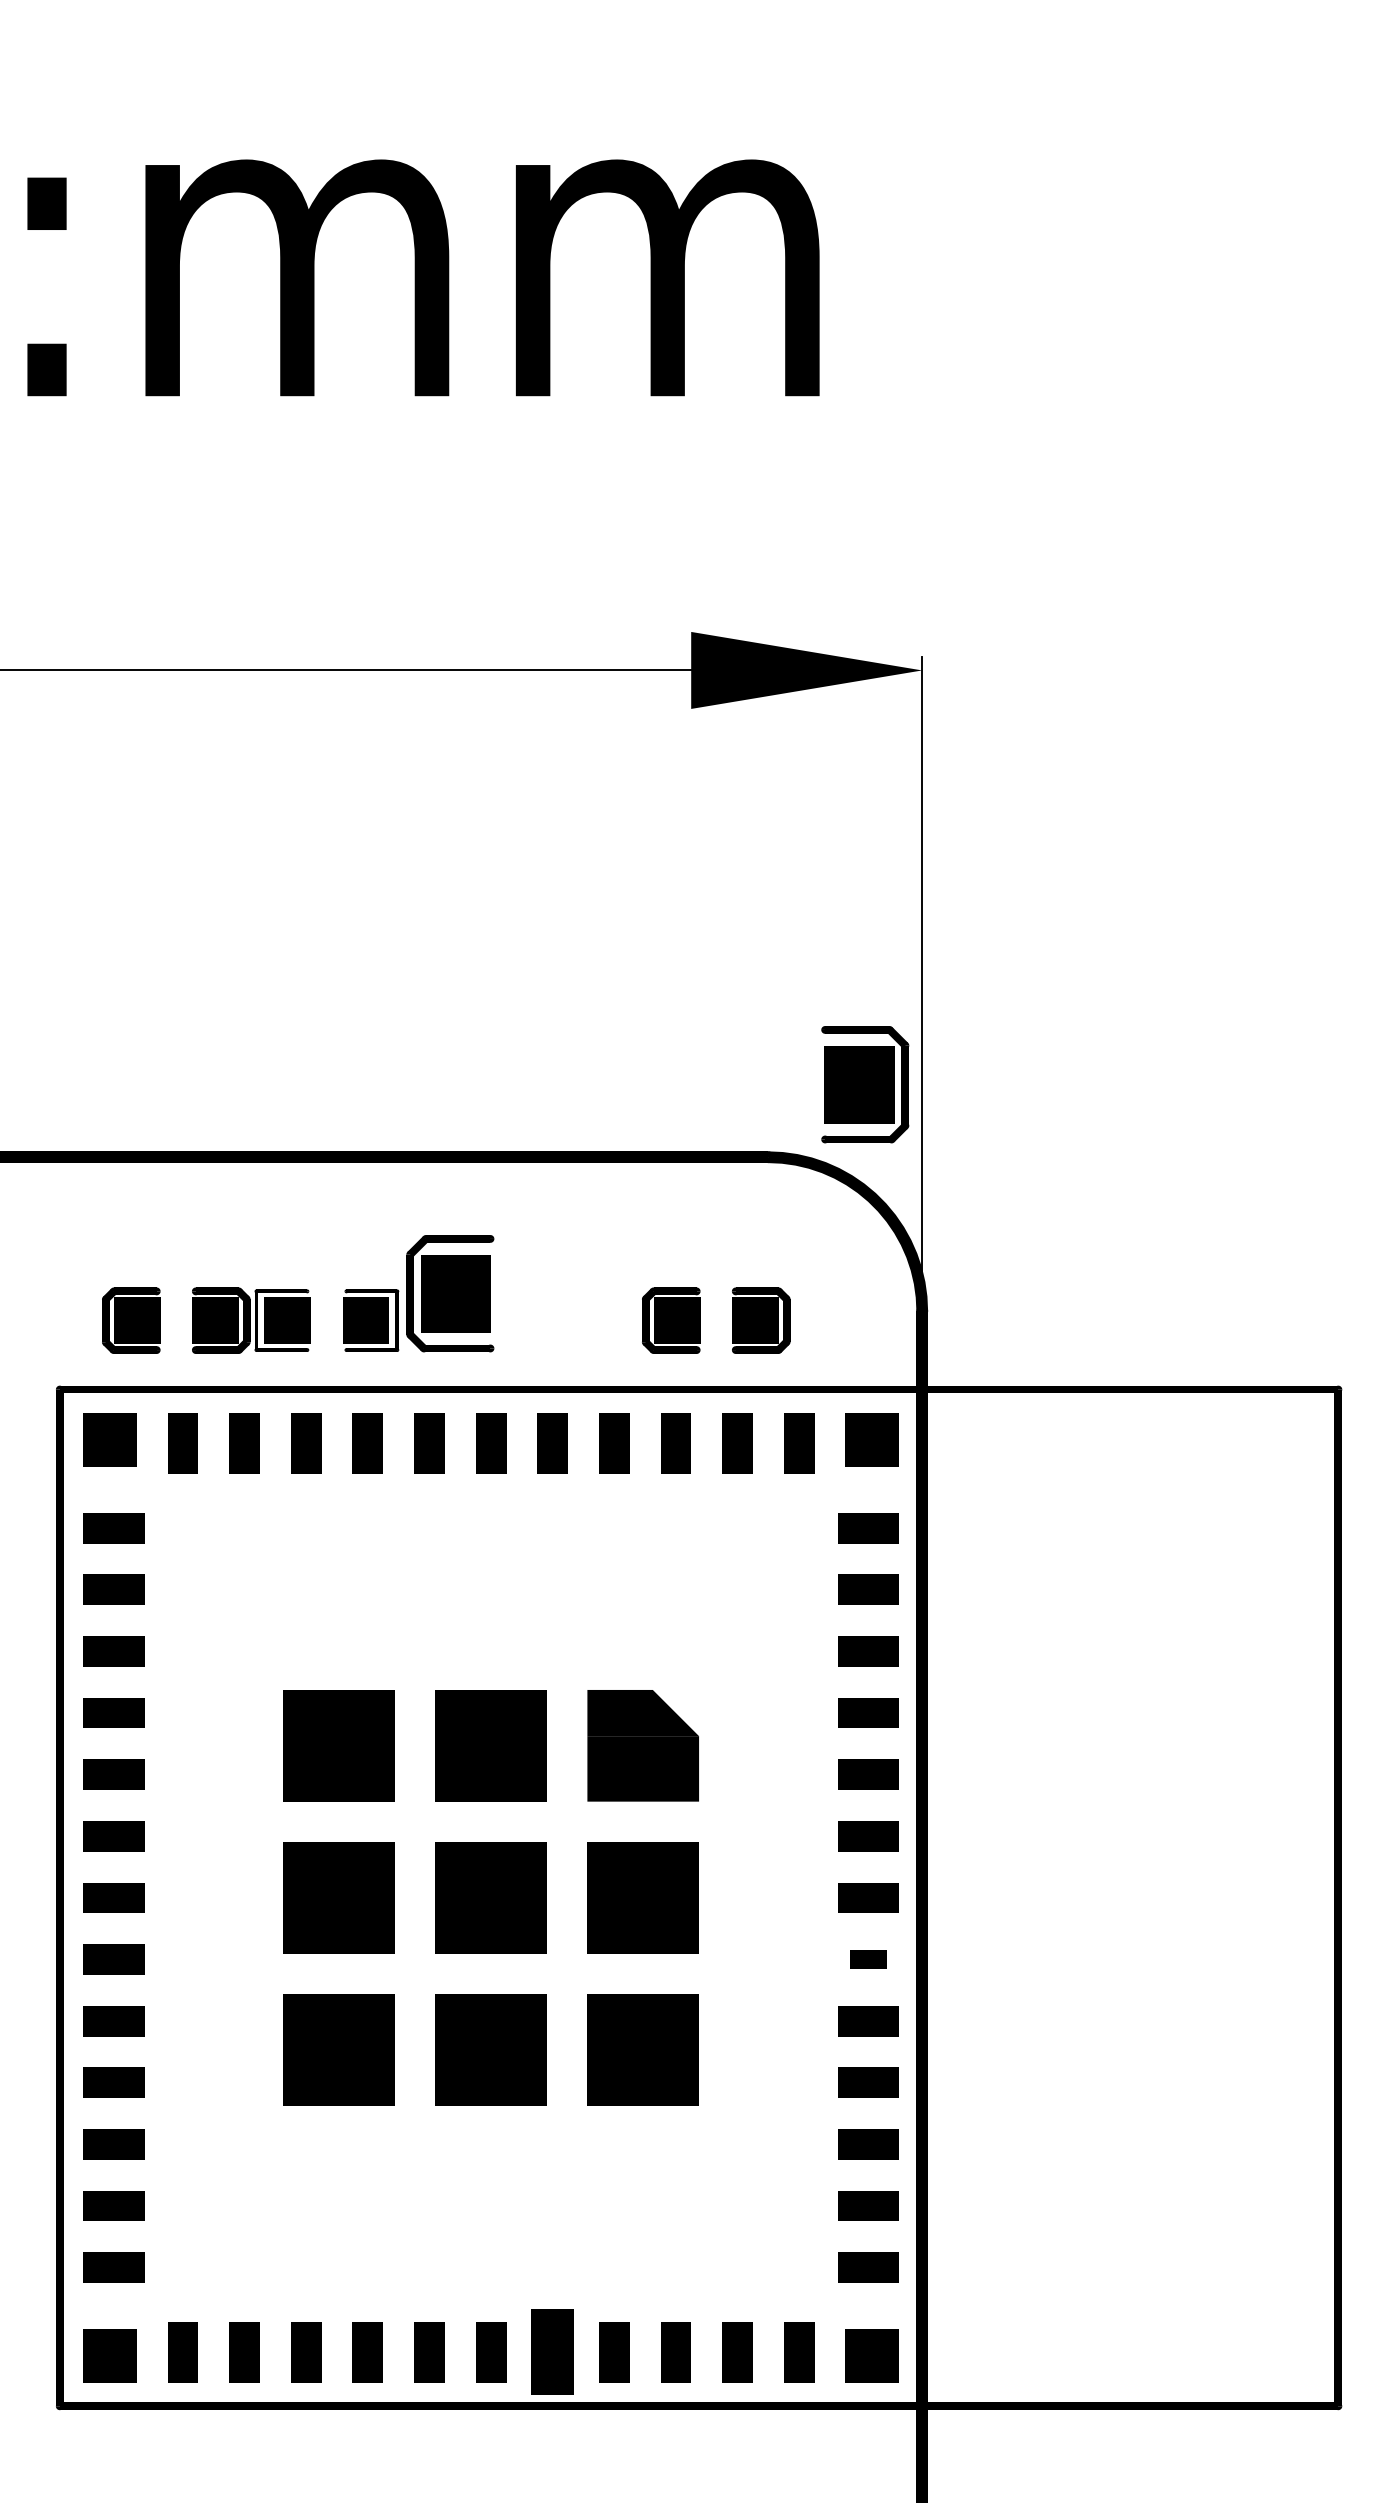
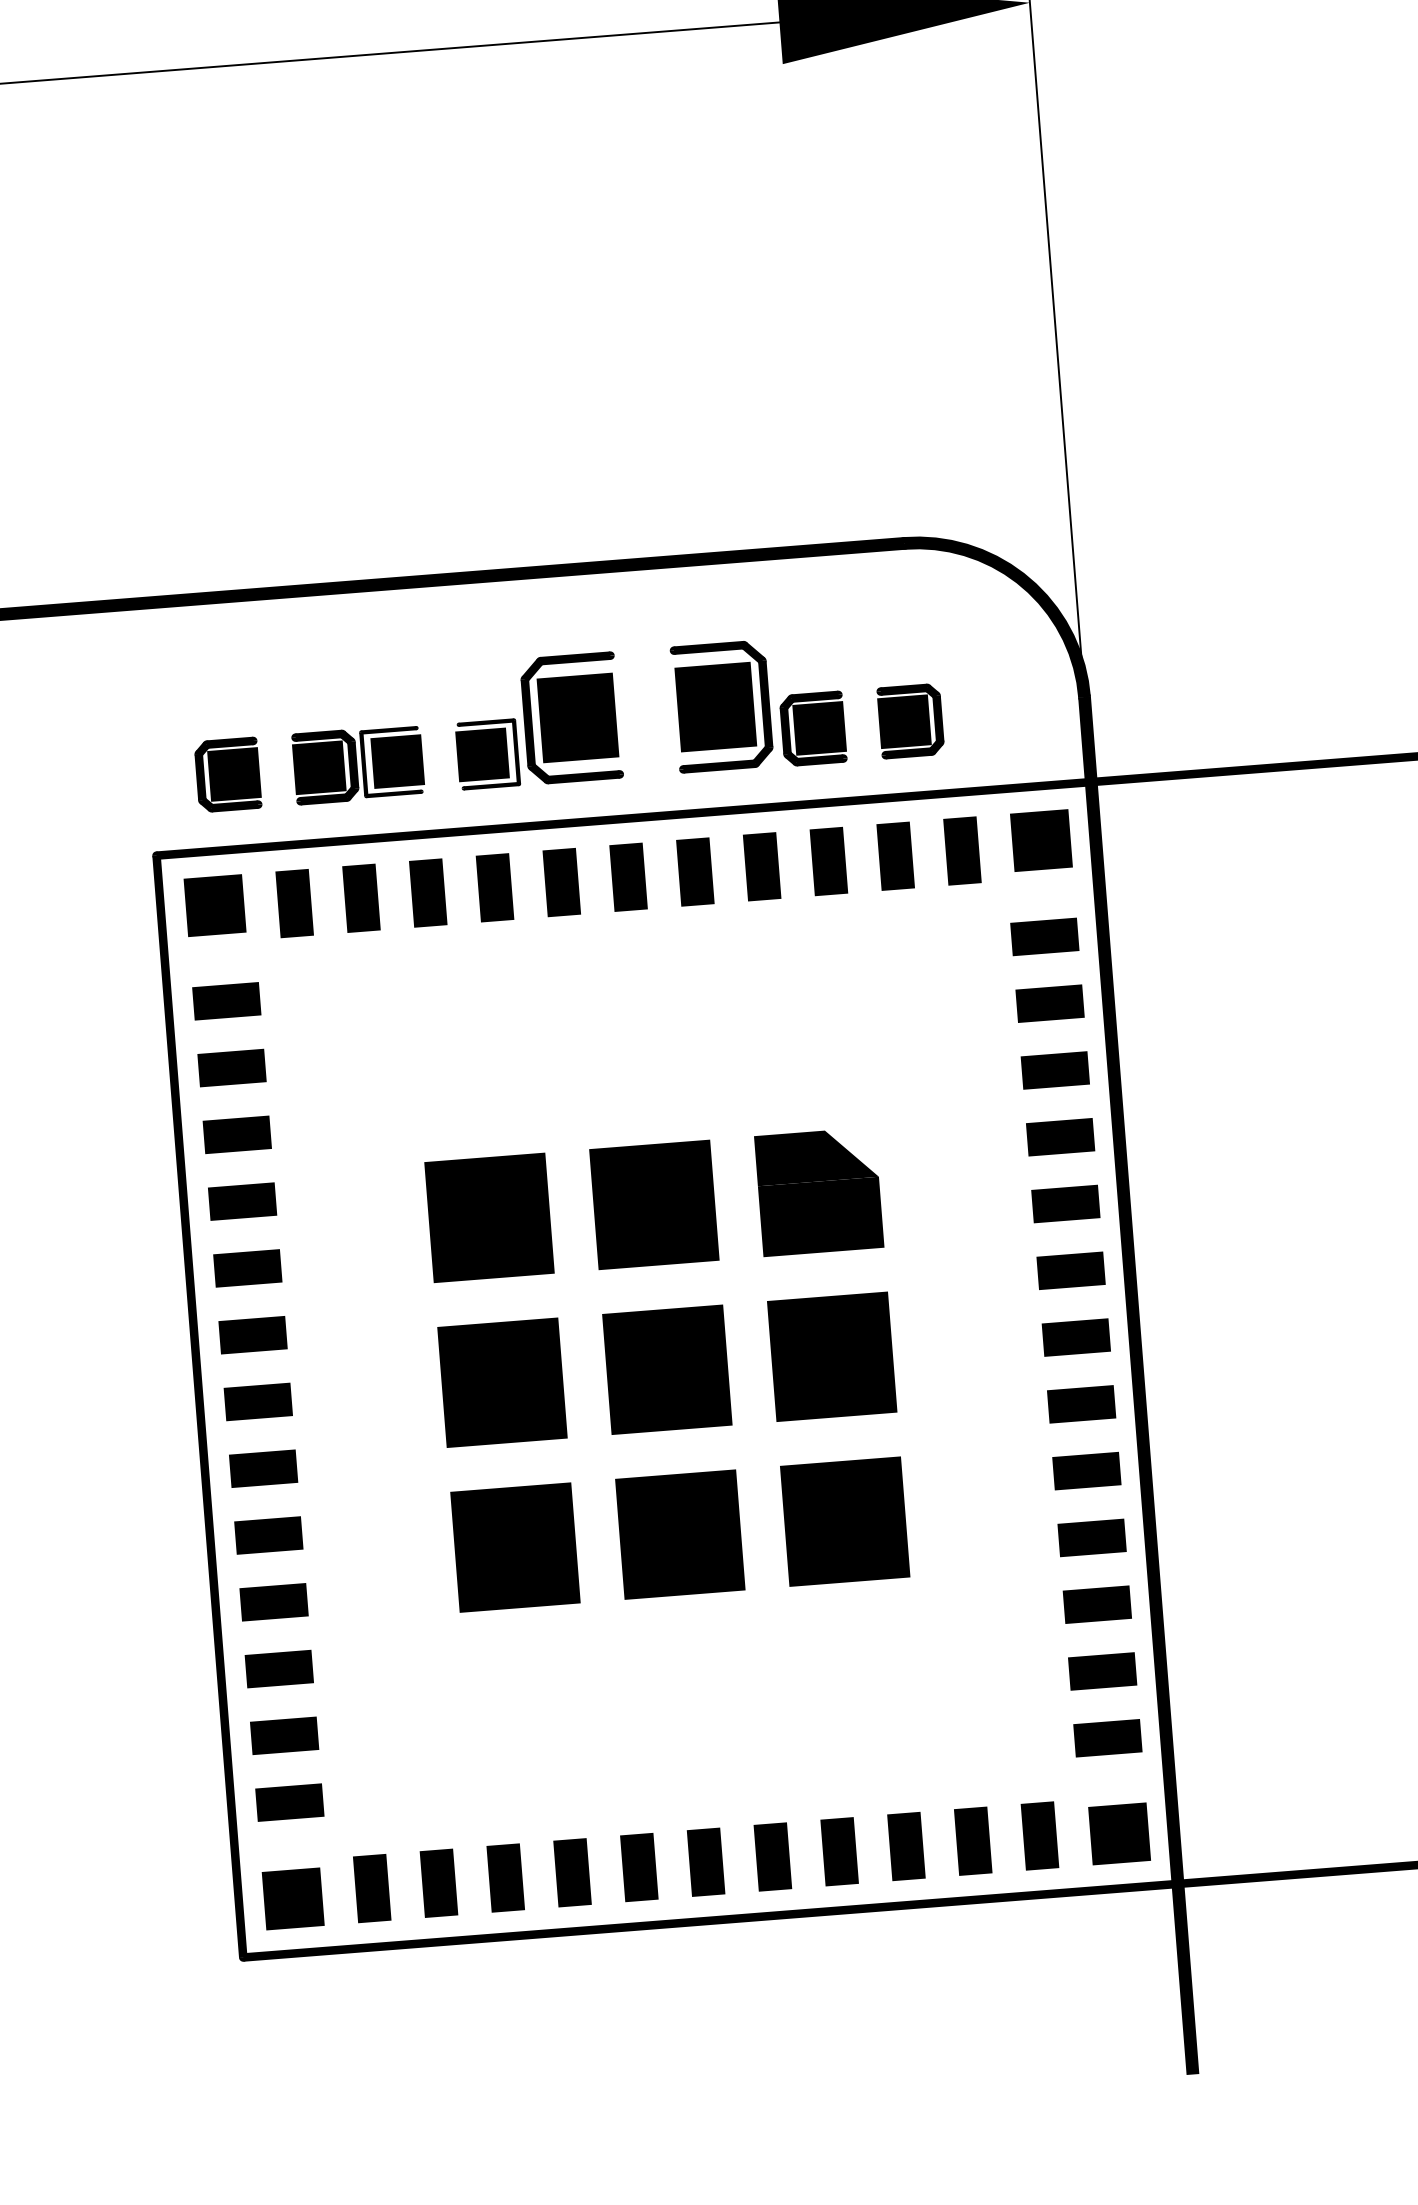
part: (865, 1084) -> (722, 706), moved
part: (868, 1959) -> (1081, 1404), size x1.67
part: (552, 2352) -> (772, 1857), size x0.71

